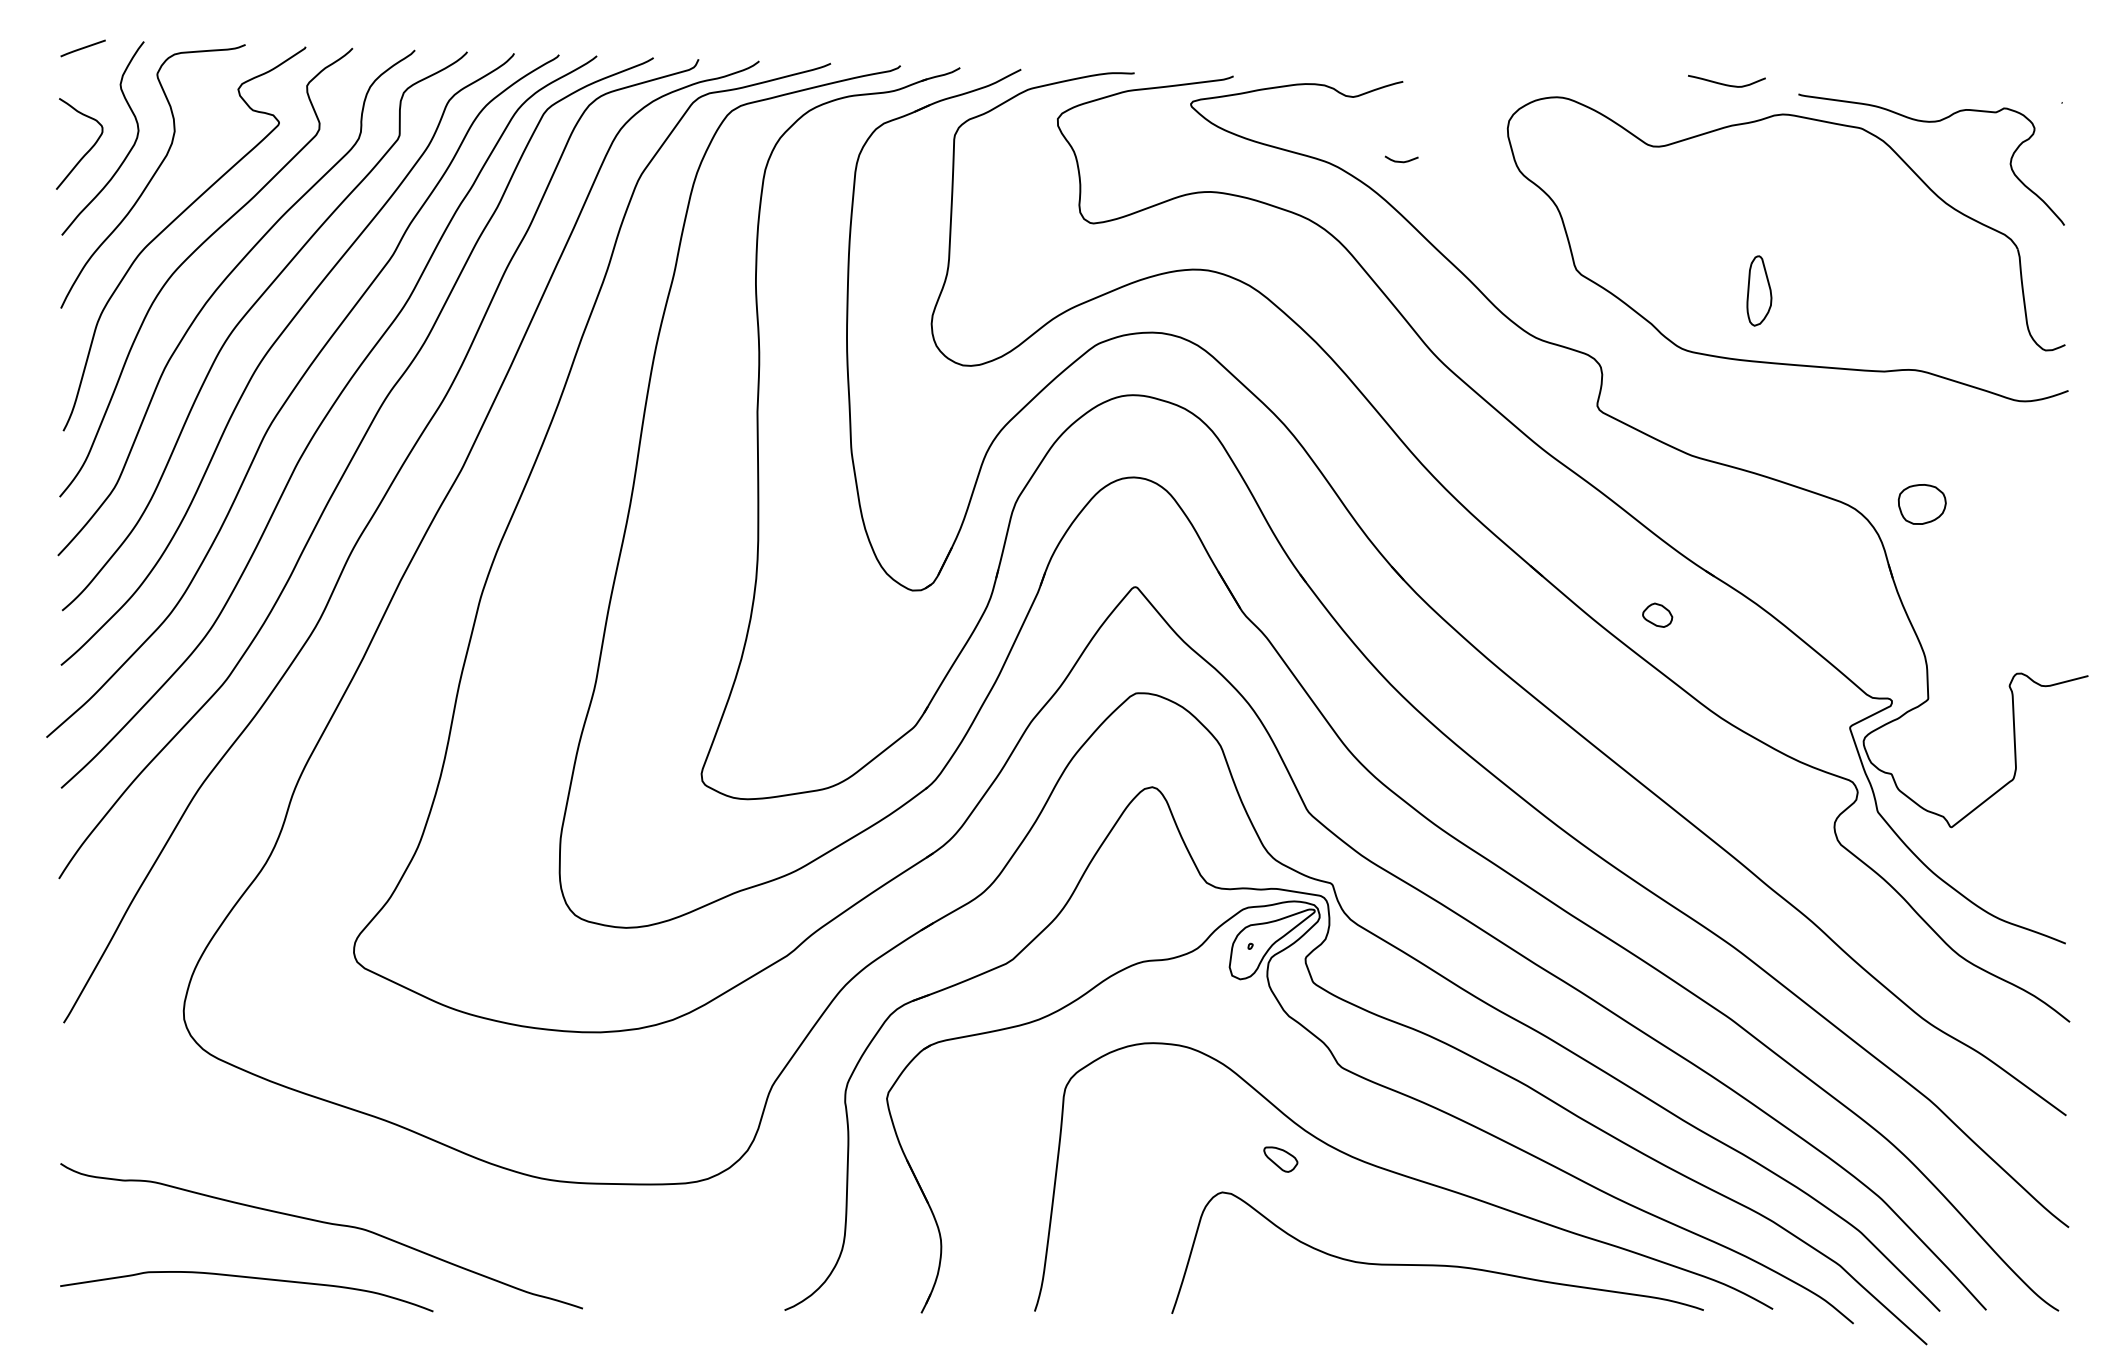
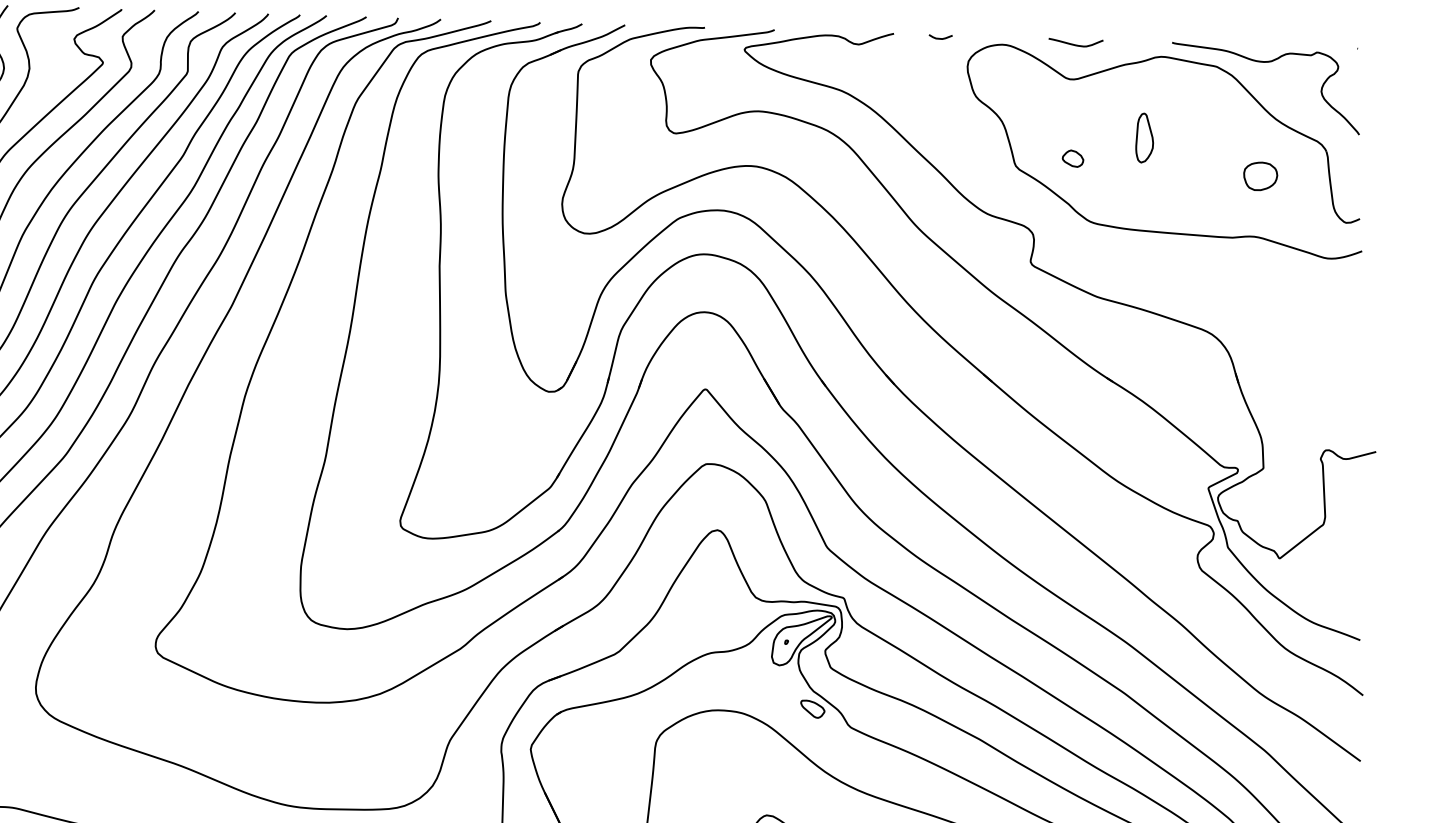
curve: (1724, 83) -> (1074, 44), moved
curve: (1401, 161) -> (940, 38), moved
part: (1759, 290) -> (1144, 137), moved
part: (1921, 504) -> (1260, 176), moved
part: (1657, 614) -> (1072, 158), moved
part: (1280, 1159) -> (812, 709), moved

